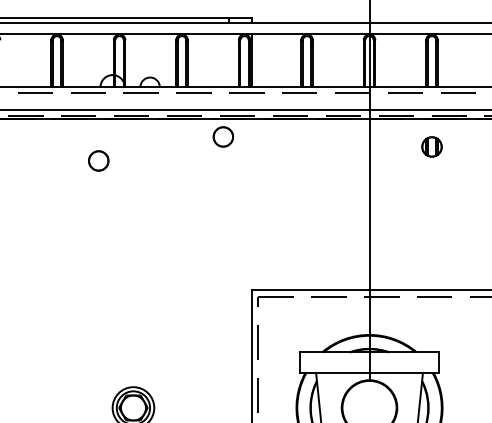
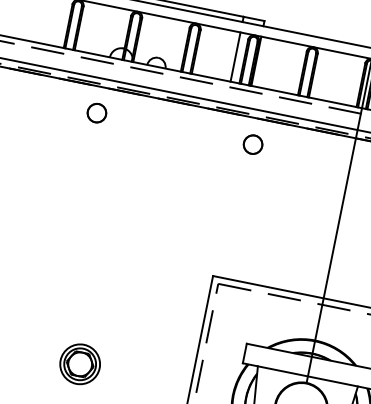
line: (229, 60) -> (235, 56), added
circle: (222, 136) -> (252, 144), moved
circle: (98, 160) -> (96, 112), moved

